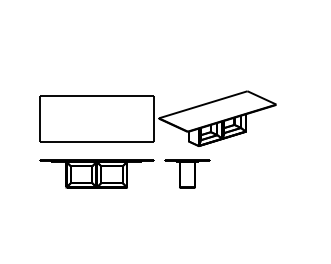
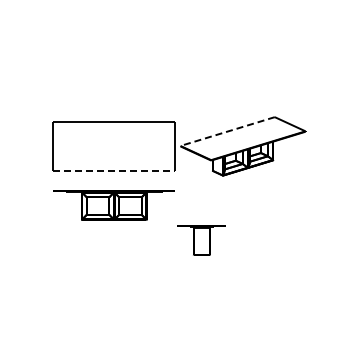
line: (203, 104) -> (227, 131), solid -> dashed
line: (97, 141) -> (114, 170), solid -> dashed
part: (187, 174) -> (201, 240), moved

